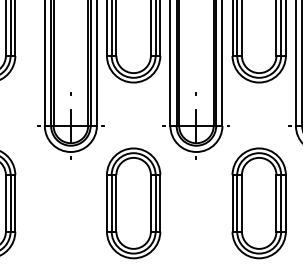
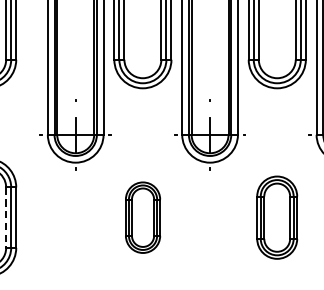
line: (5, 203) -> (5, 217), solid -> dashed
part: (133, 203) -> (142, 217), size x0.6
part: (258, 203) -> (276, 217), size x0.7

